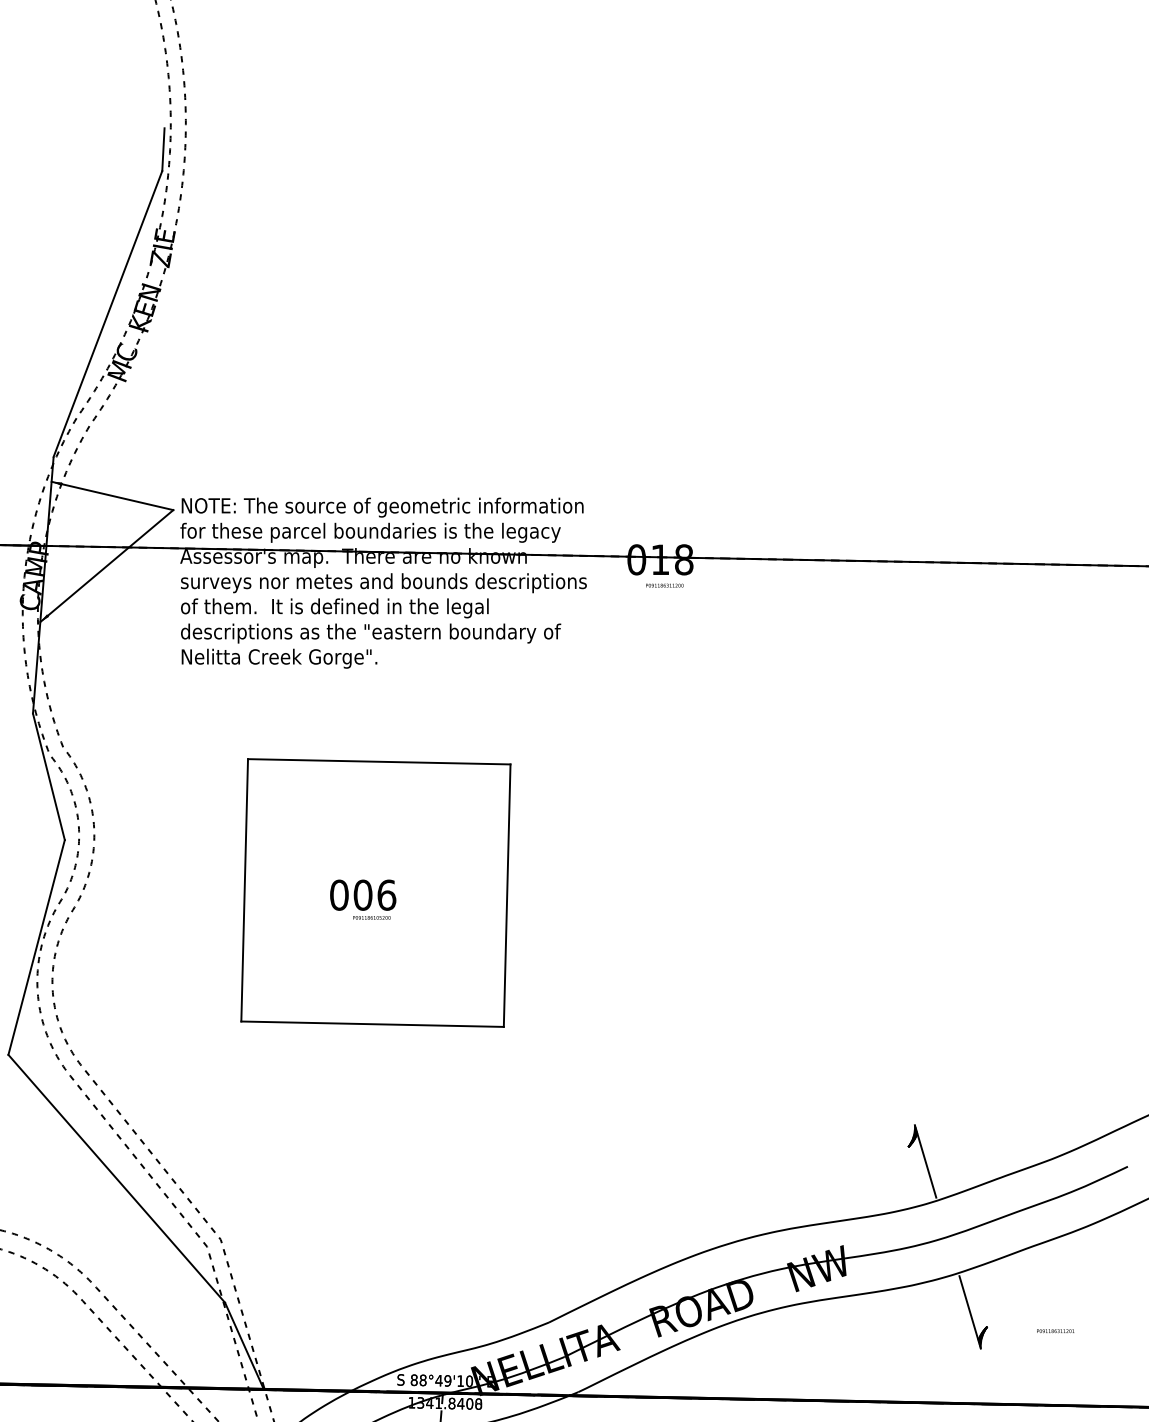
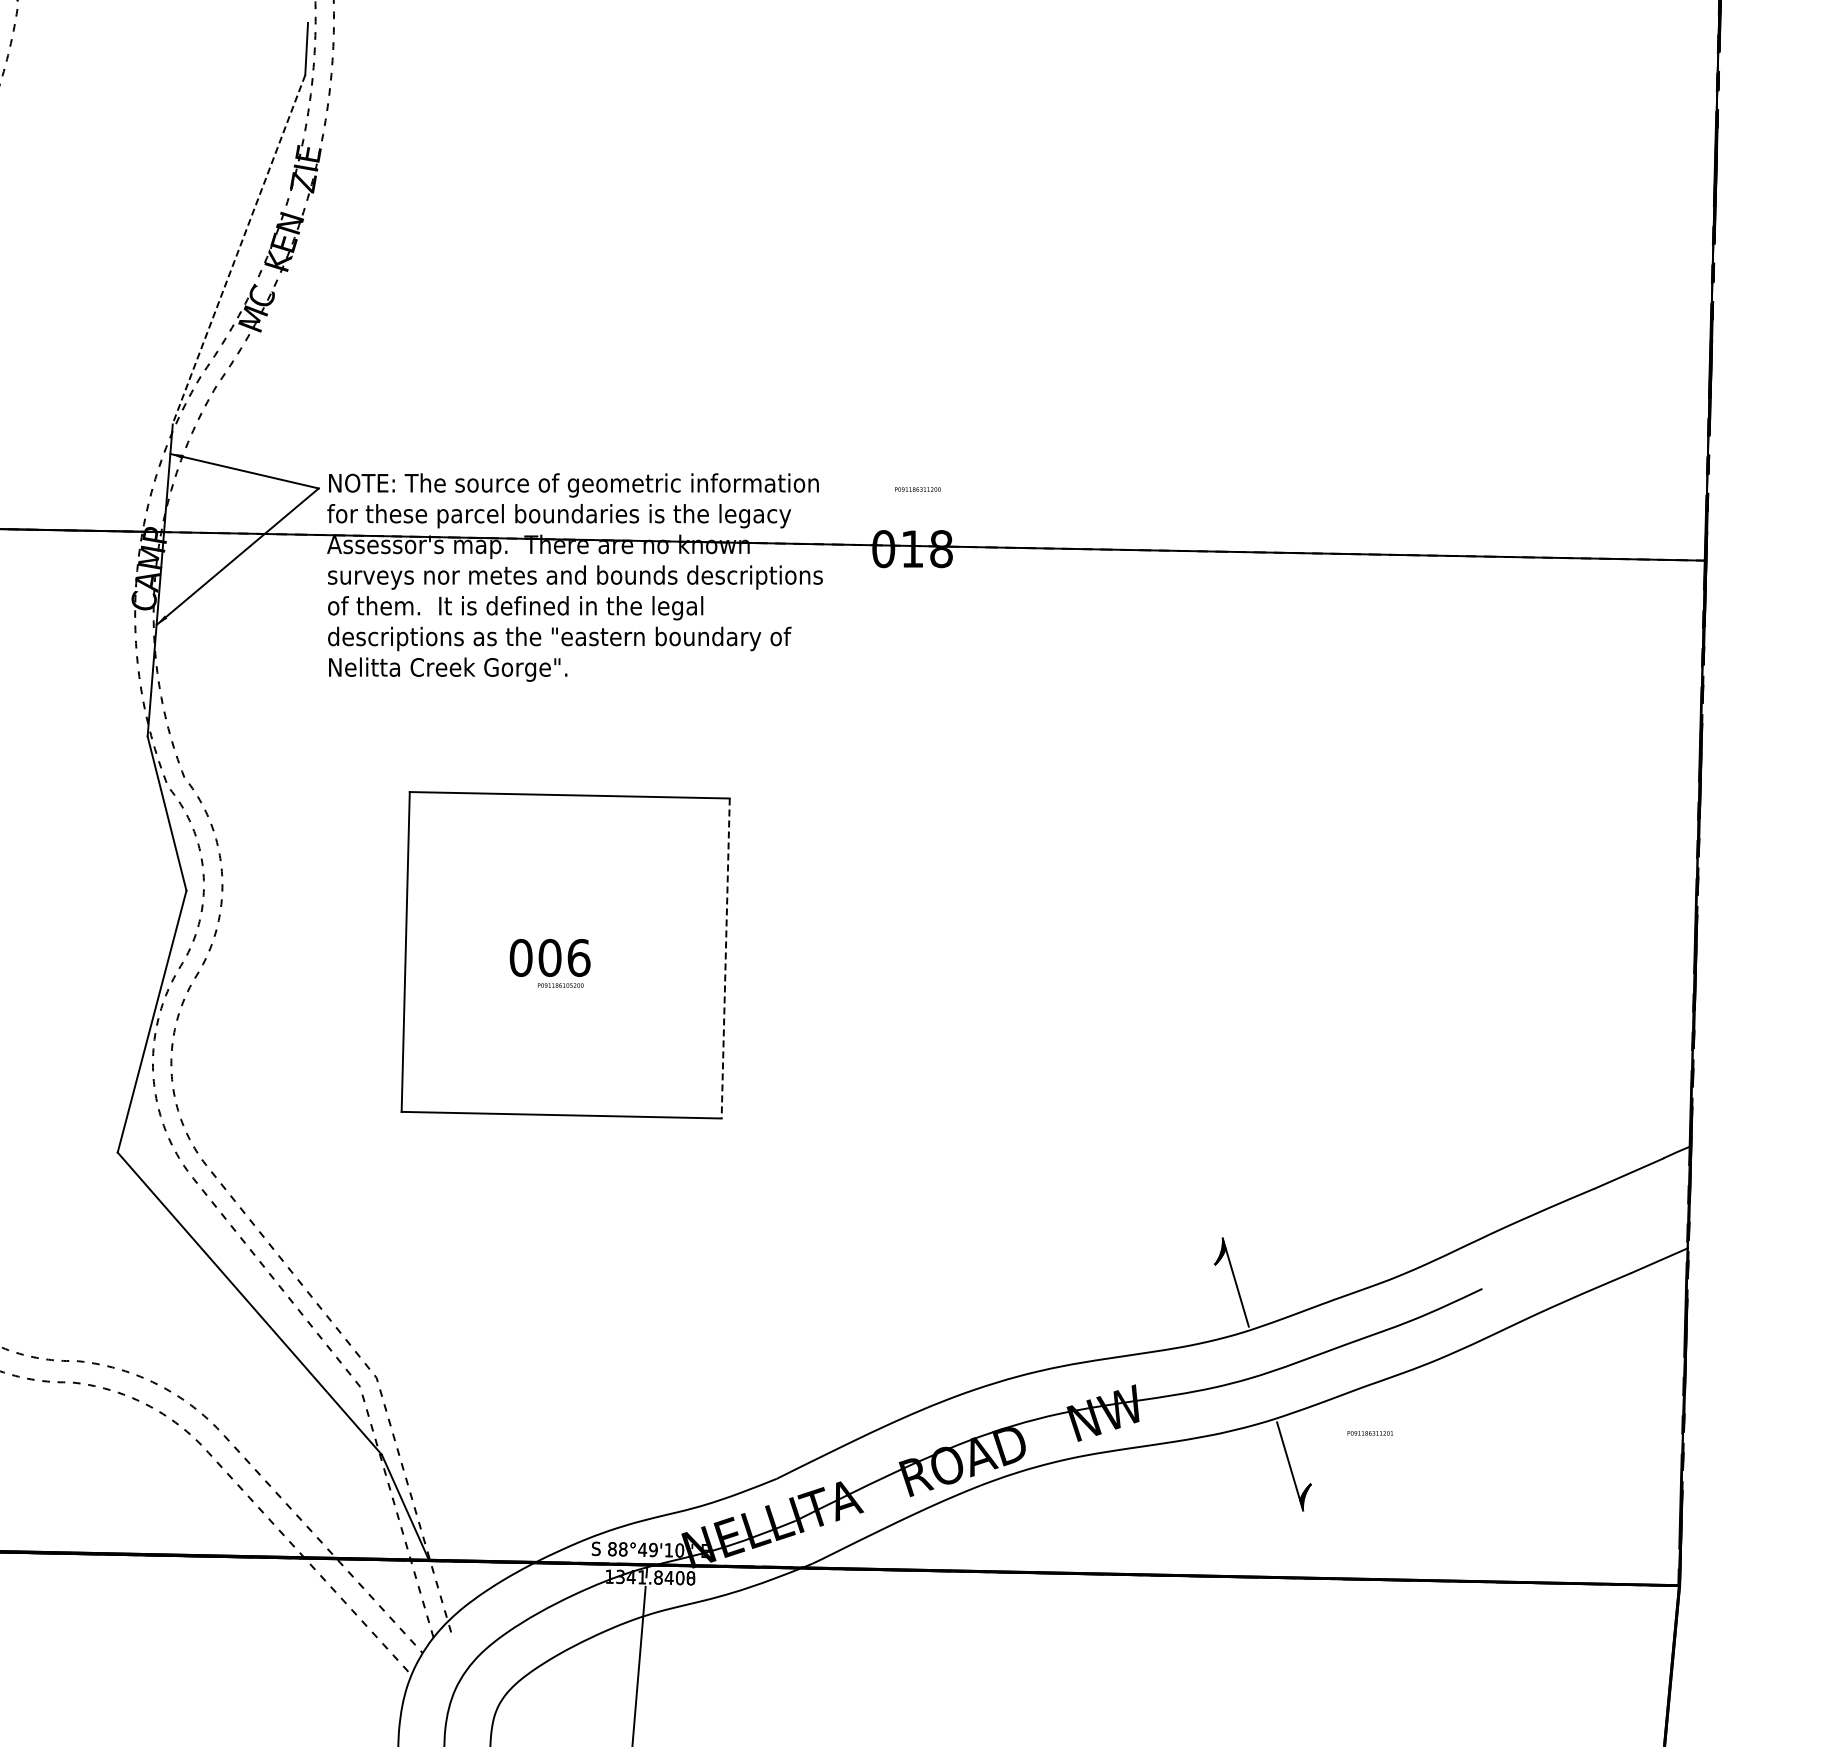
line: (107, 314) -> (238, 249), solid -> dashed
text: (664, 585) -> (917, 489), moved
line: (506, 895) -> (725, 958), solid -> dashed
text: (1055, 1331) -> (1370, 1433), moved

